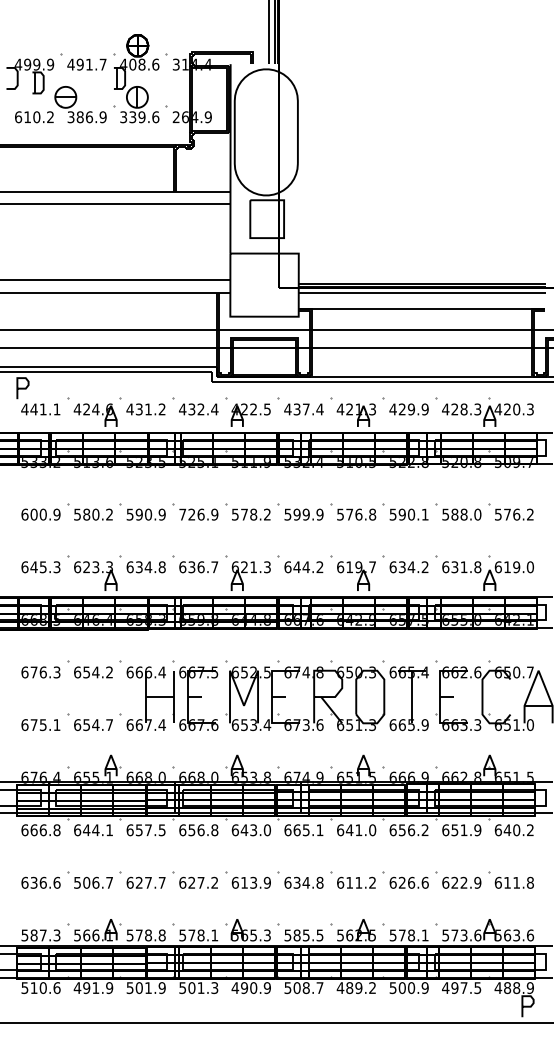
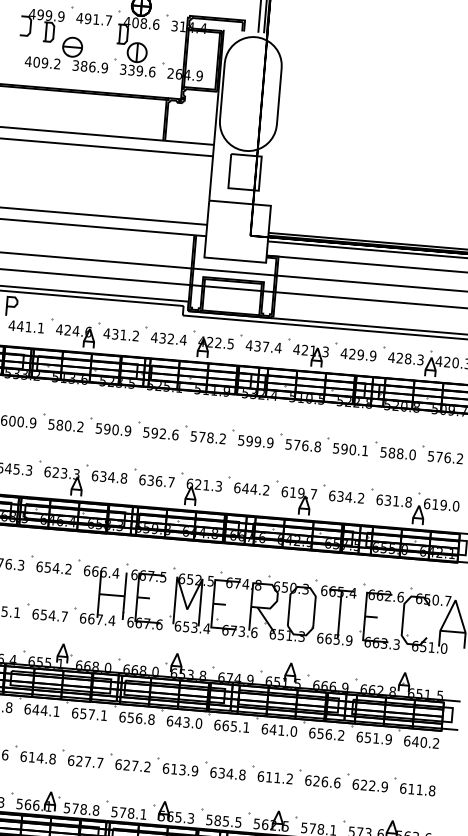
text: (27, 117) -> (36, 62), 610.2 -> 409.2
text: (198, 514) -> (160, 433), 726.9 -> 592.6
text: (161, 830) -> (103, 715), 657.5 -> 657.1
text: (93, 882) -> (38, 757), 506.7 -> 614.8

